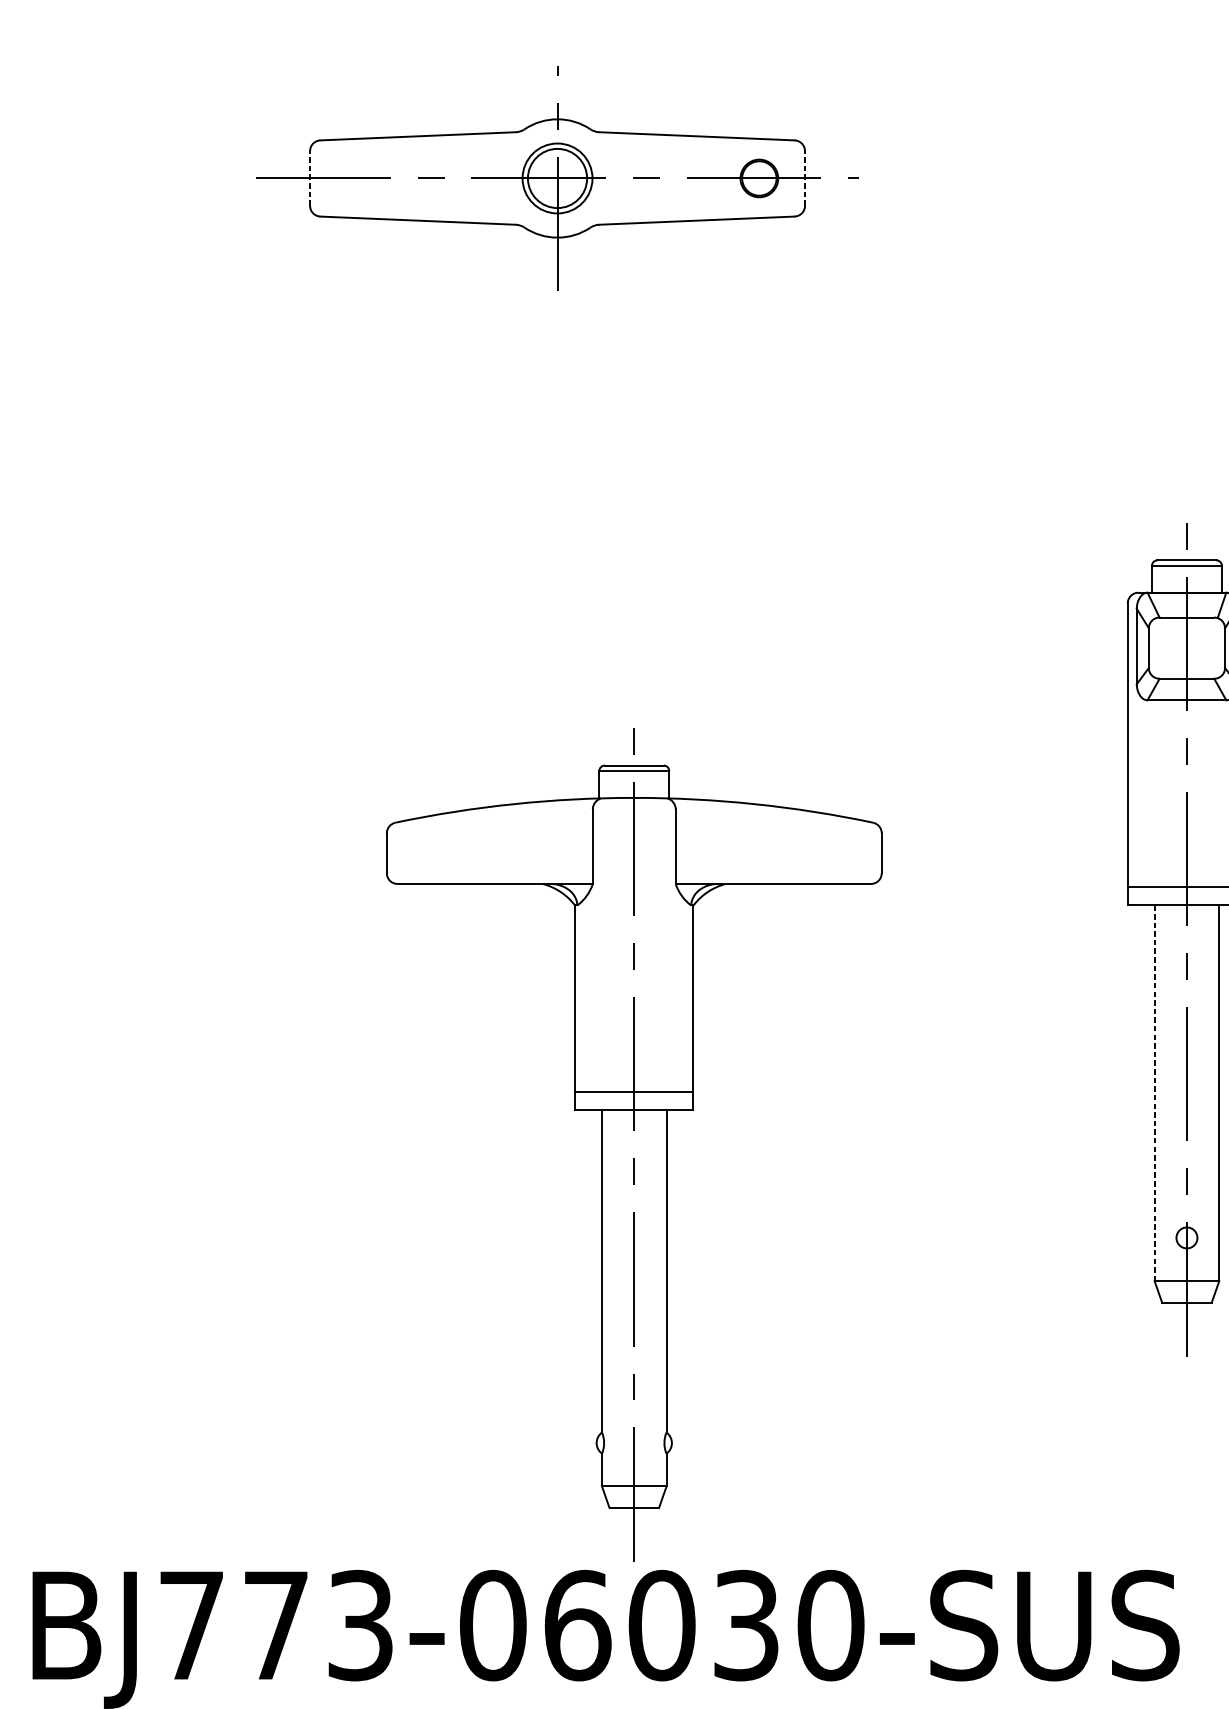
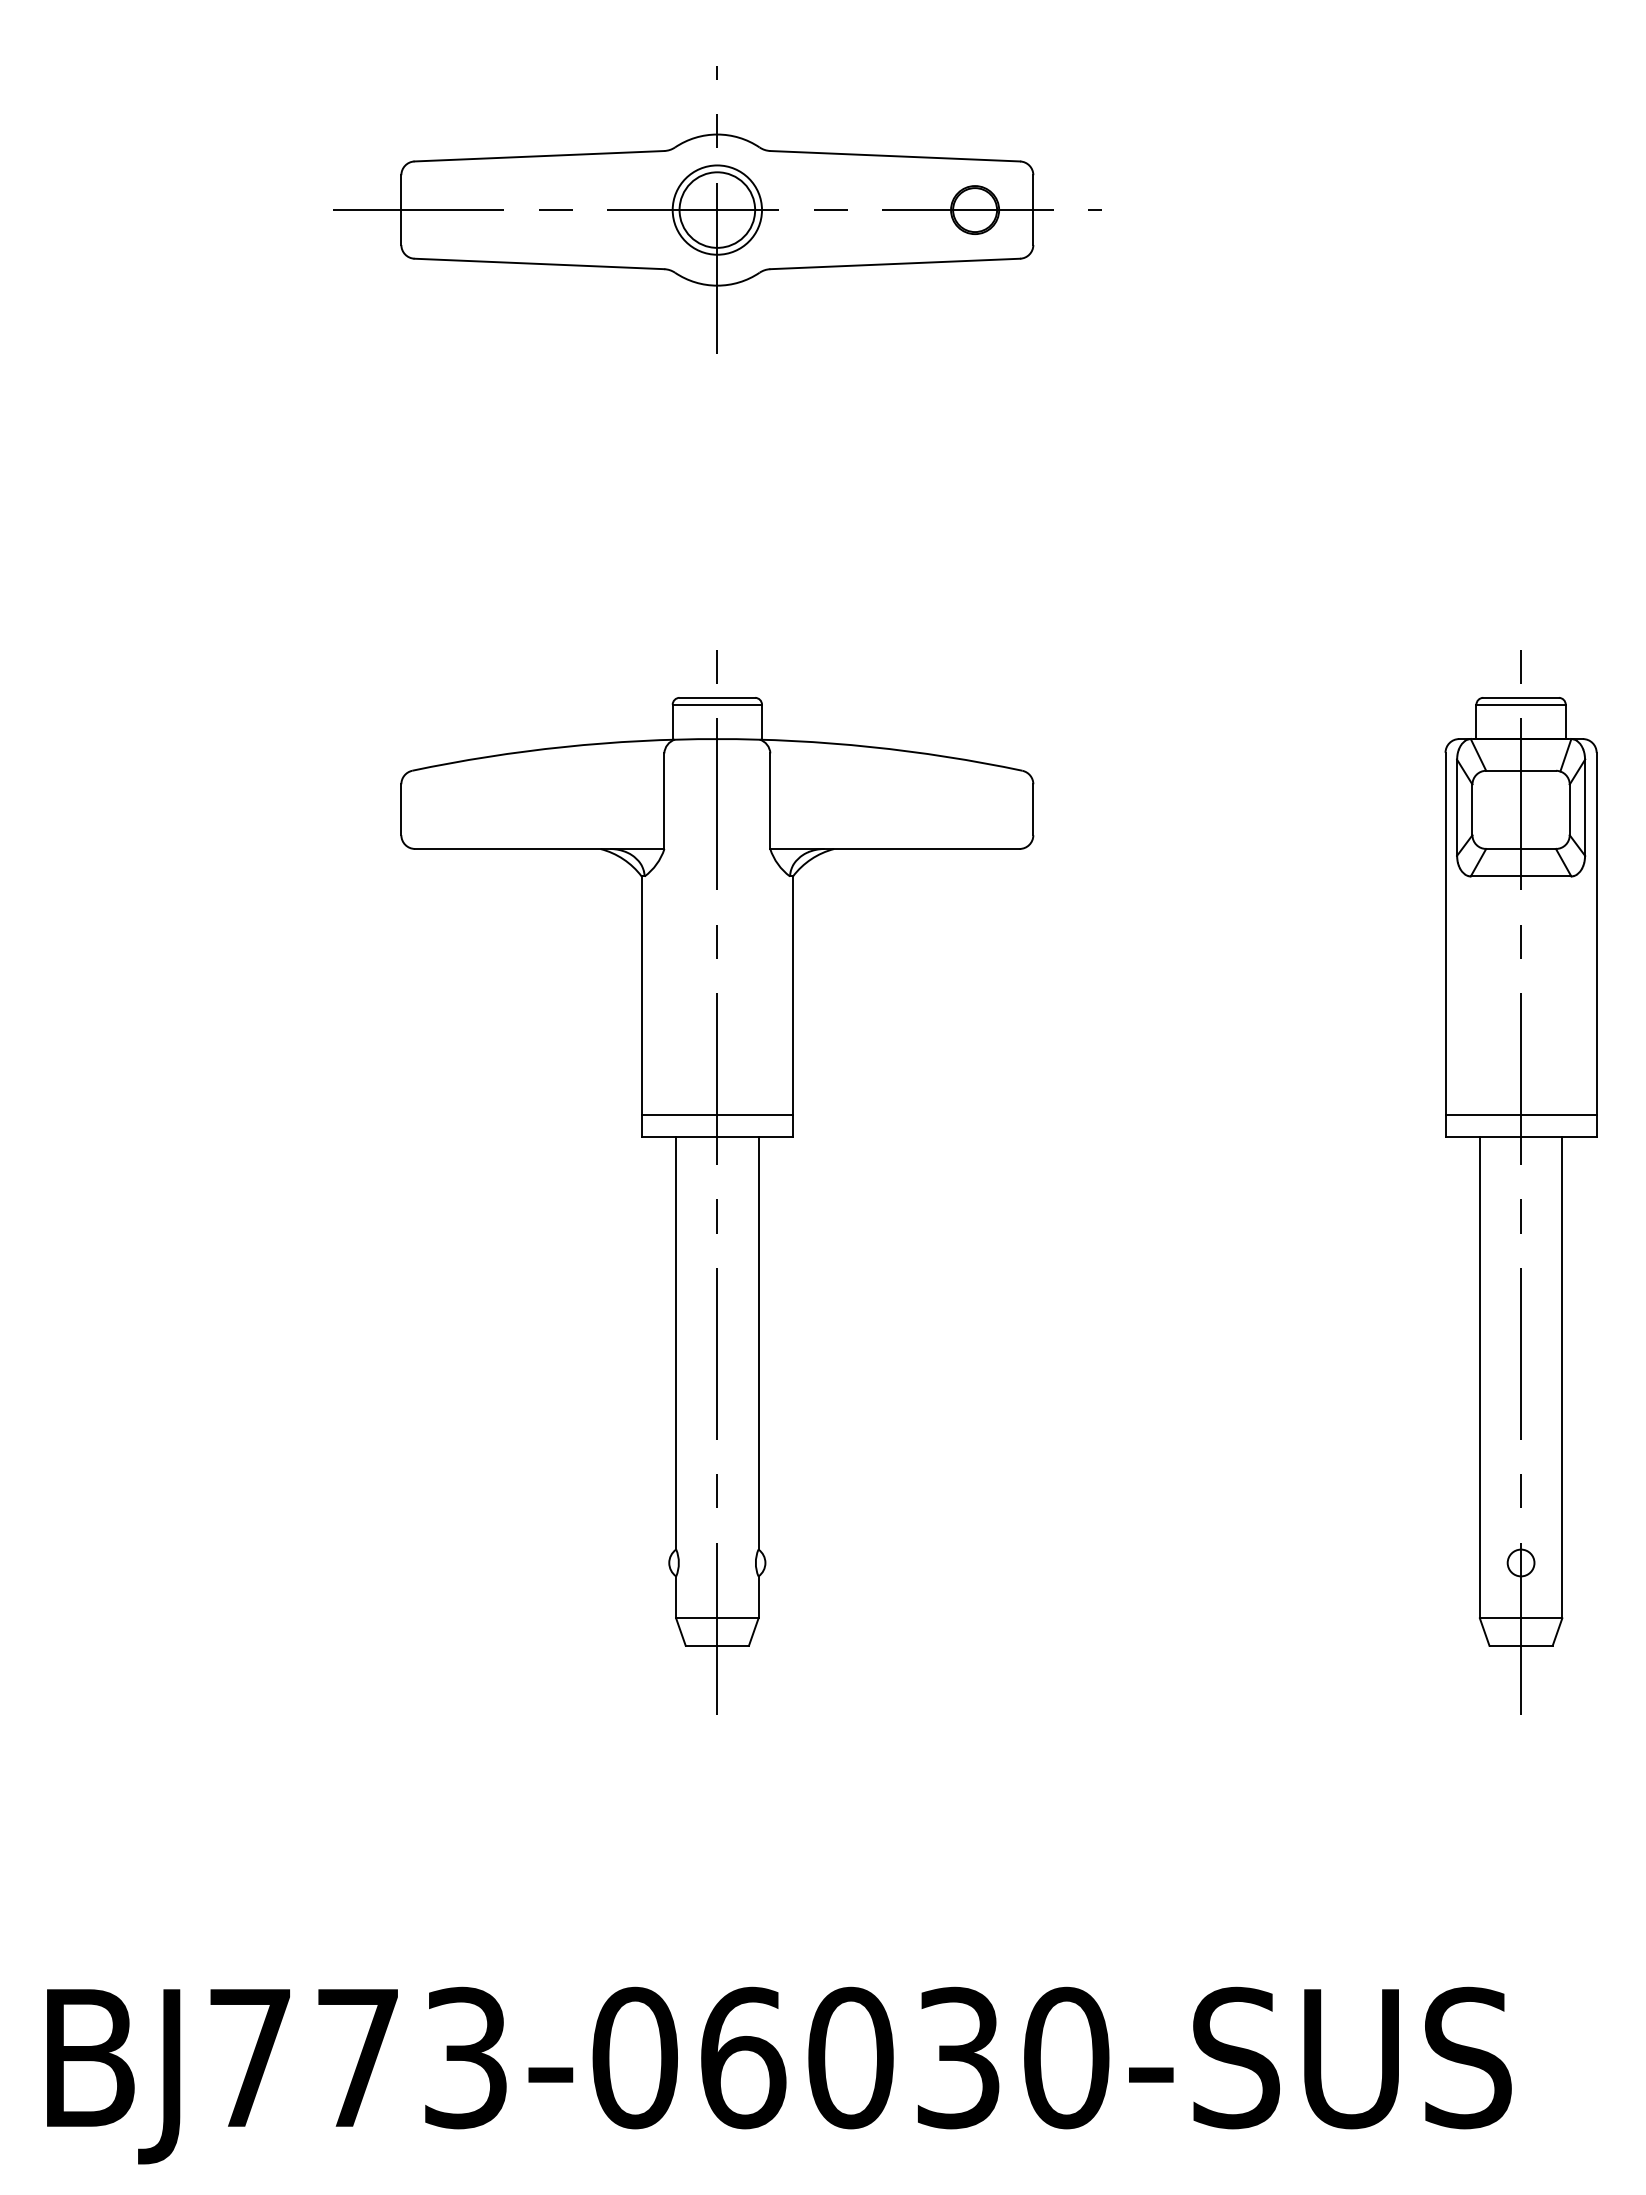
line: (310, 178) -> (401, 210), dashed -> solid
line: (805, 178) -> (1033, 210), dashed -> solid
line: (1154, 1092) -> (1479, 1377), dashed -> solid
part: (634, 1145) -> (717, 1182), moved

